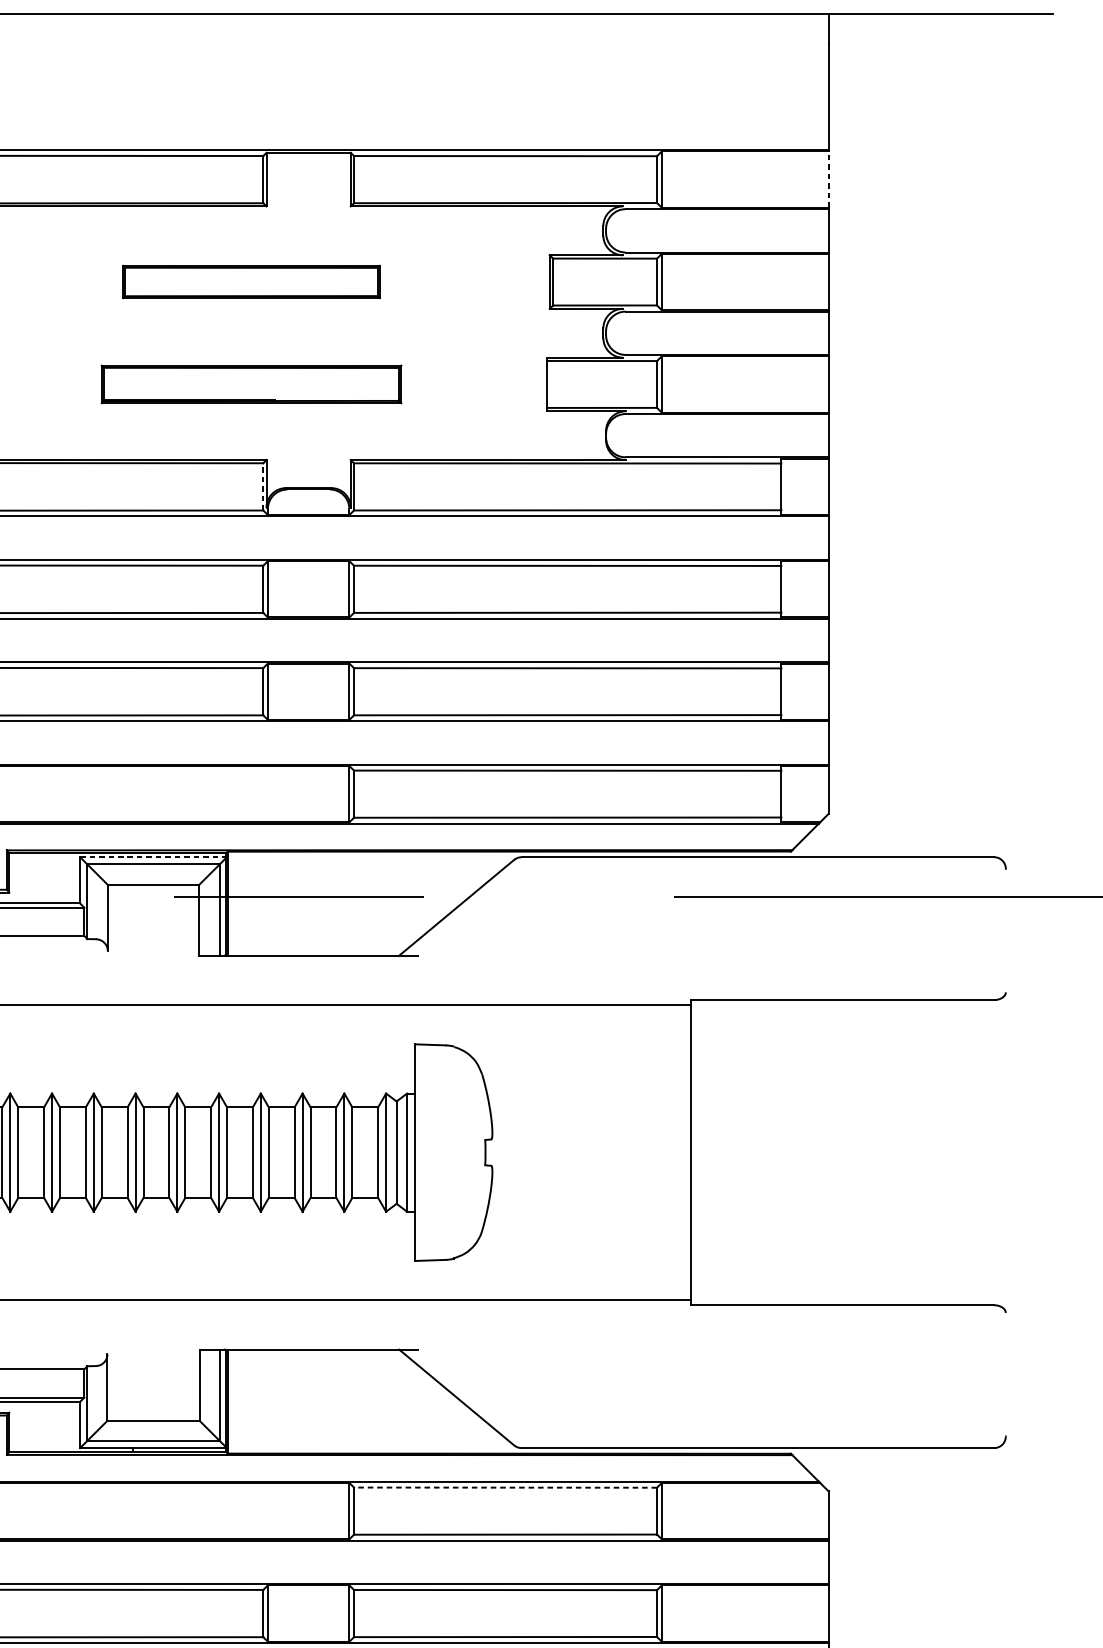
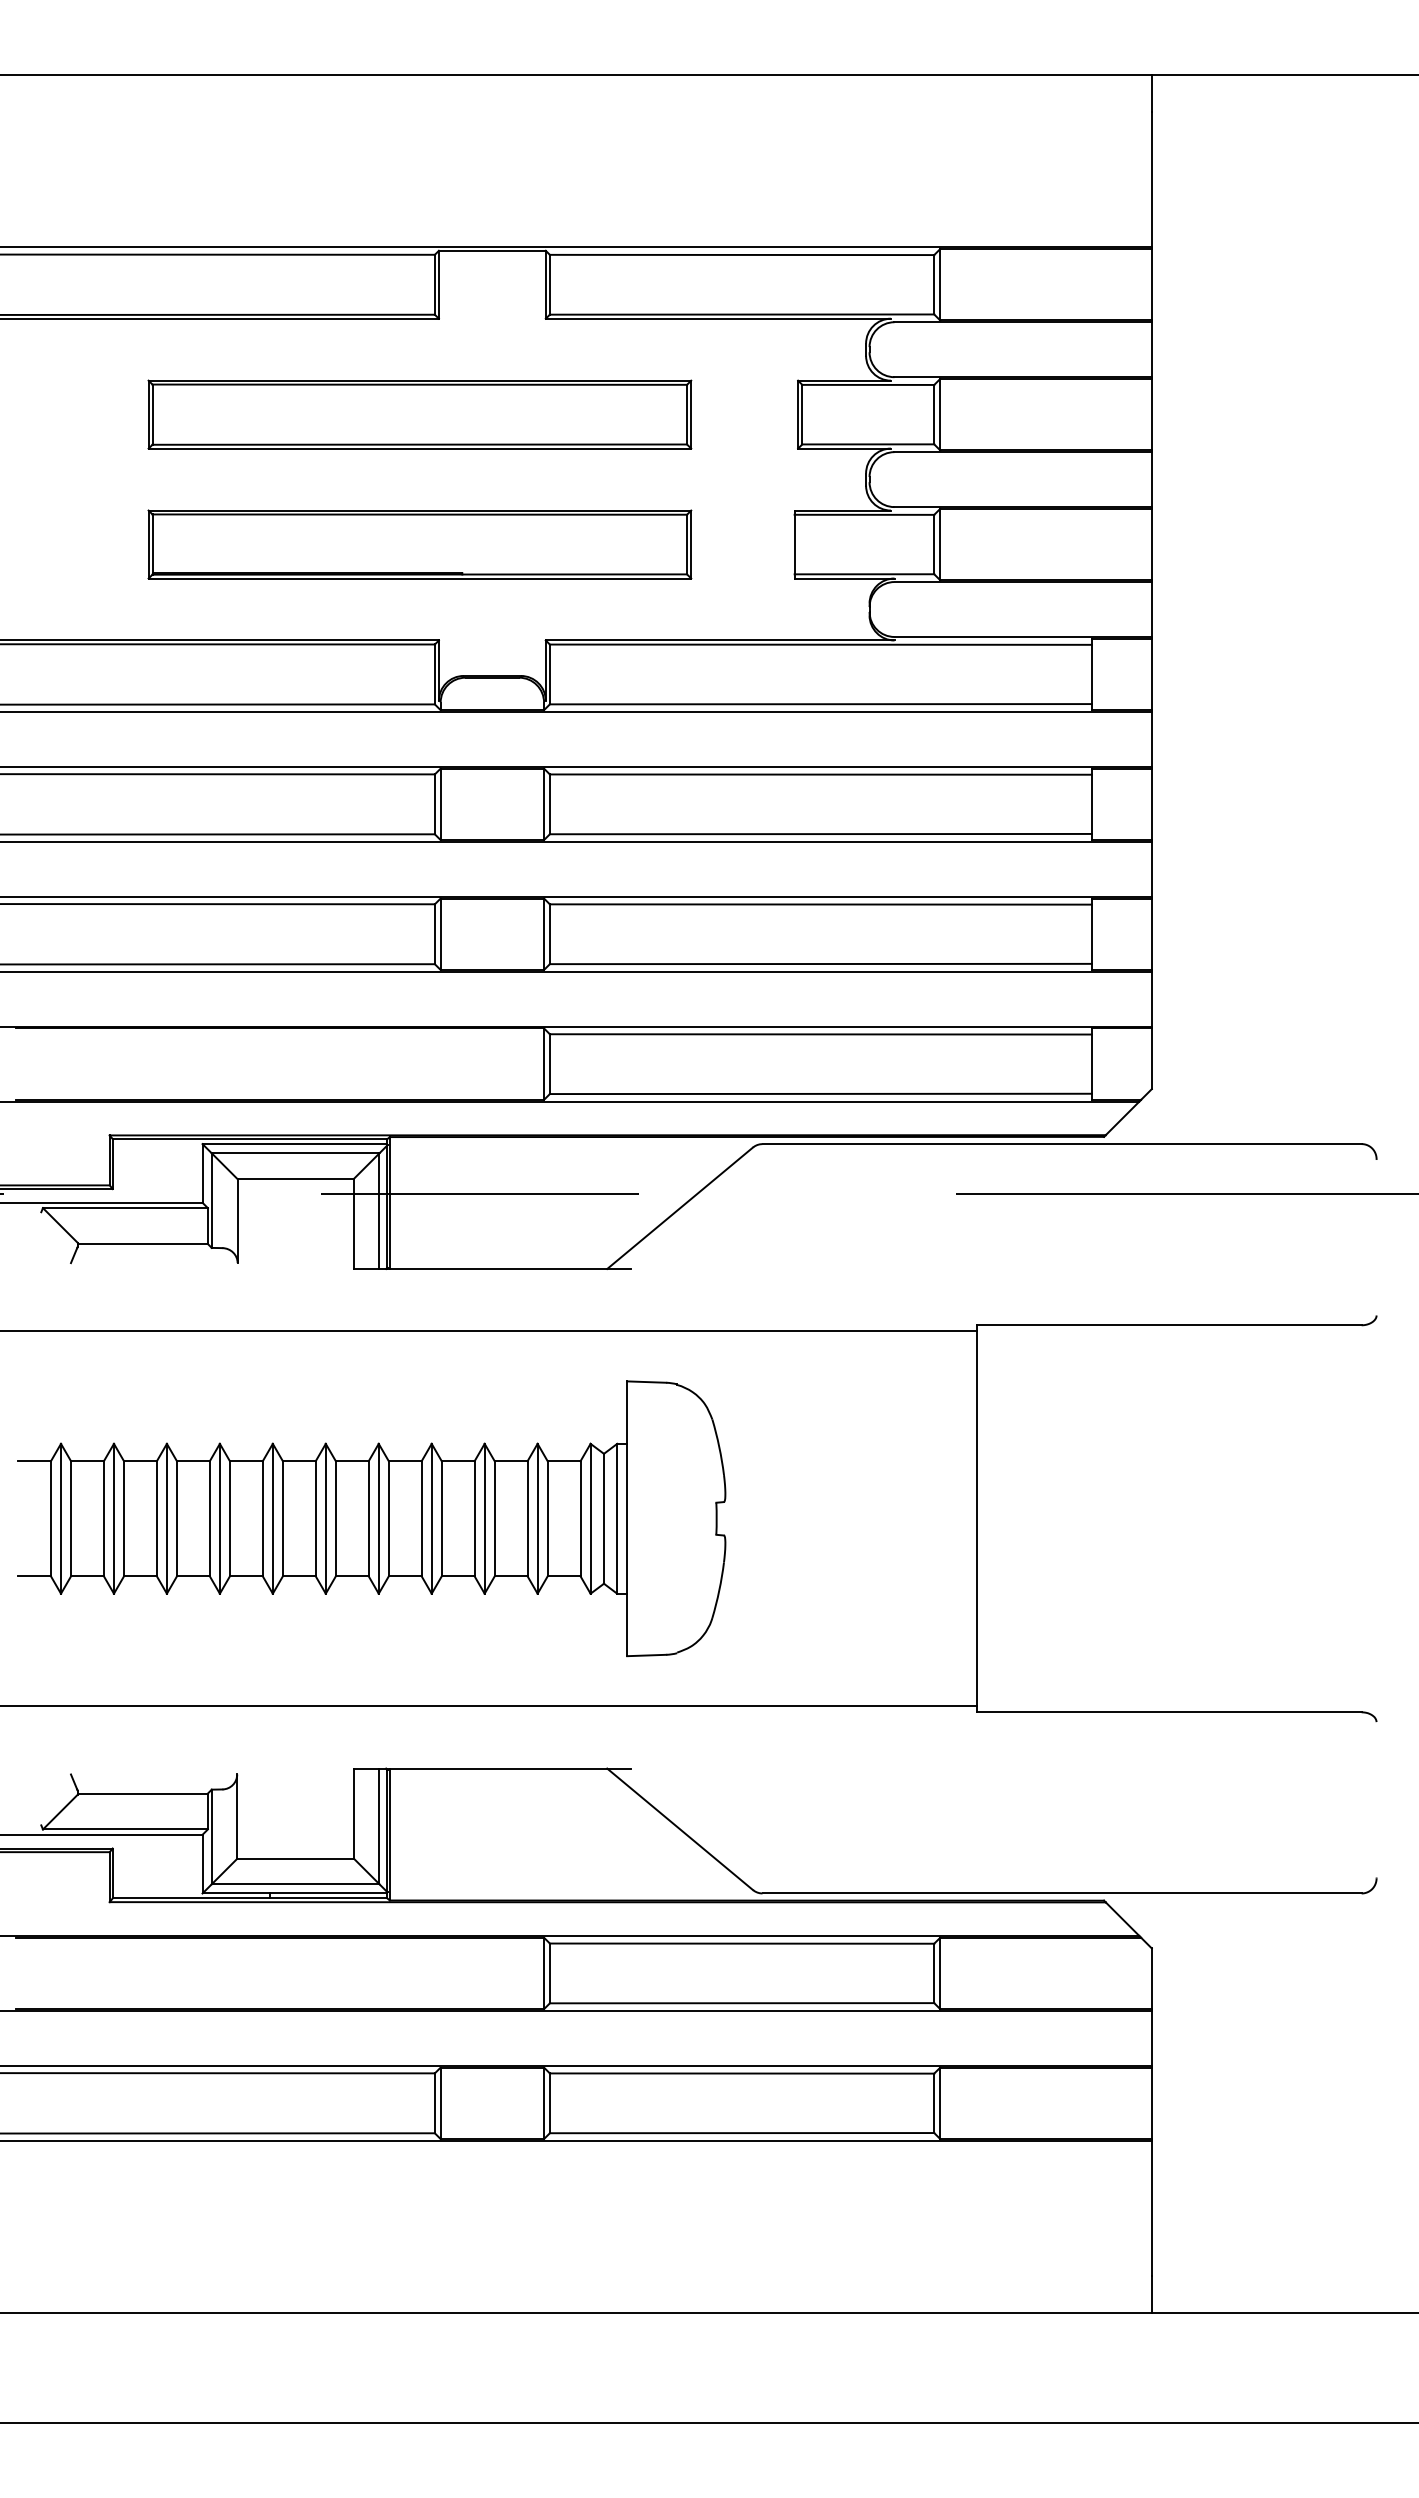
line: (828, 179) -> (1151, 284), dashed -> solid
part: (251, 281) -> (419, 414), size x1.67
part: (251, 384) -> (419, 544), size x1.43
line: (263, 486) -> (434, 674), dashed -> solid
line: (153, 857) -> (295, 1144), dashed -> solid
line: (505, 1487) -> (741, 1943), dashed -> solid

